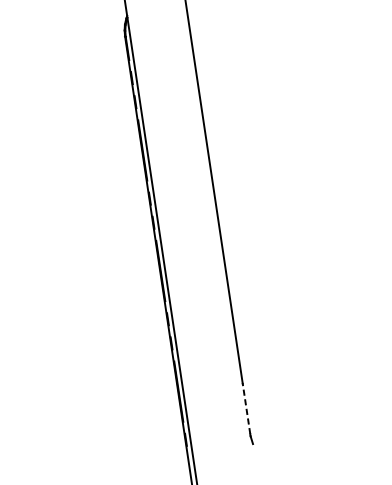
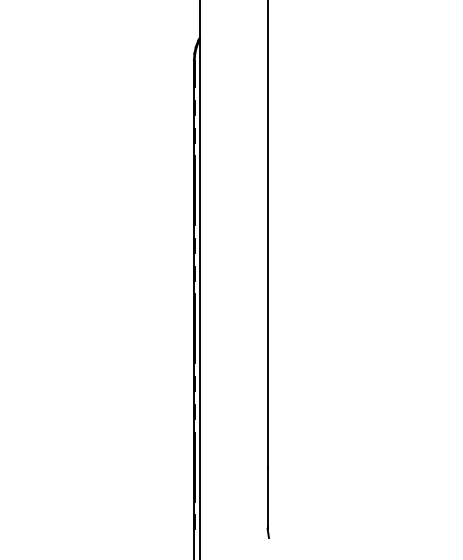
line: (246, 407) -> (267, 496), dashed -> solid

